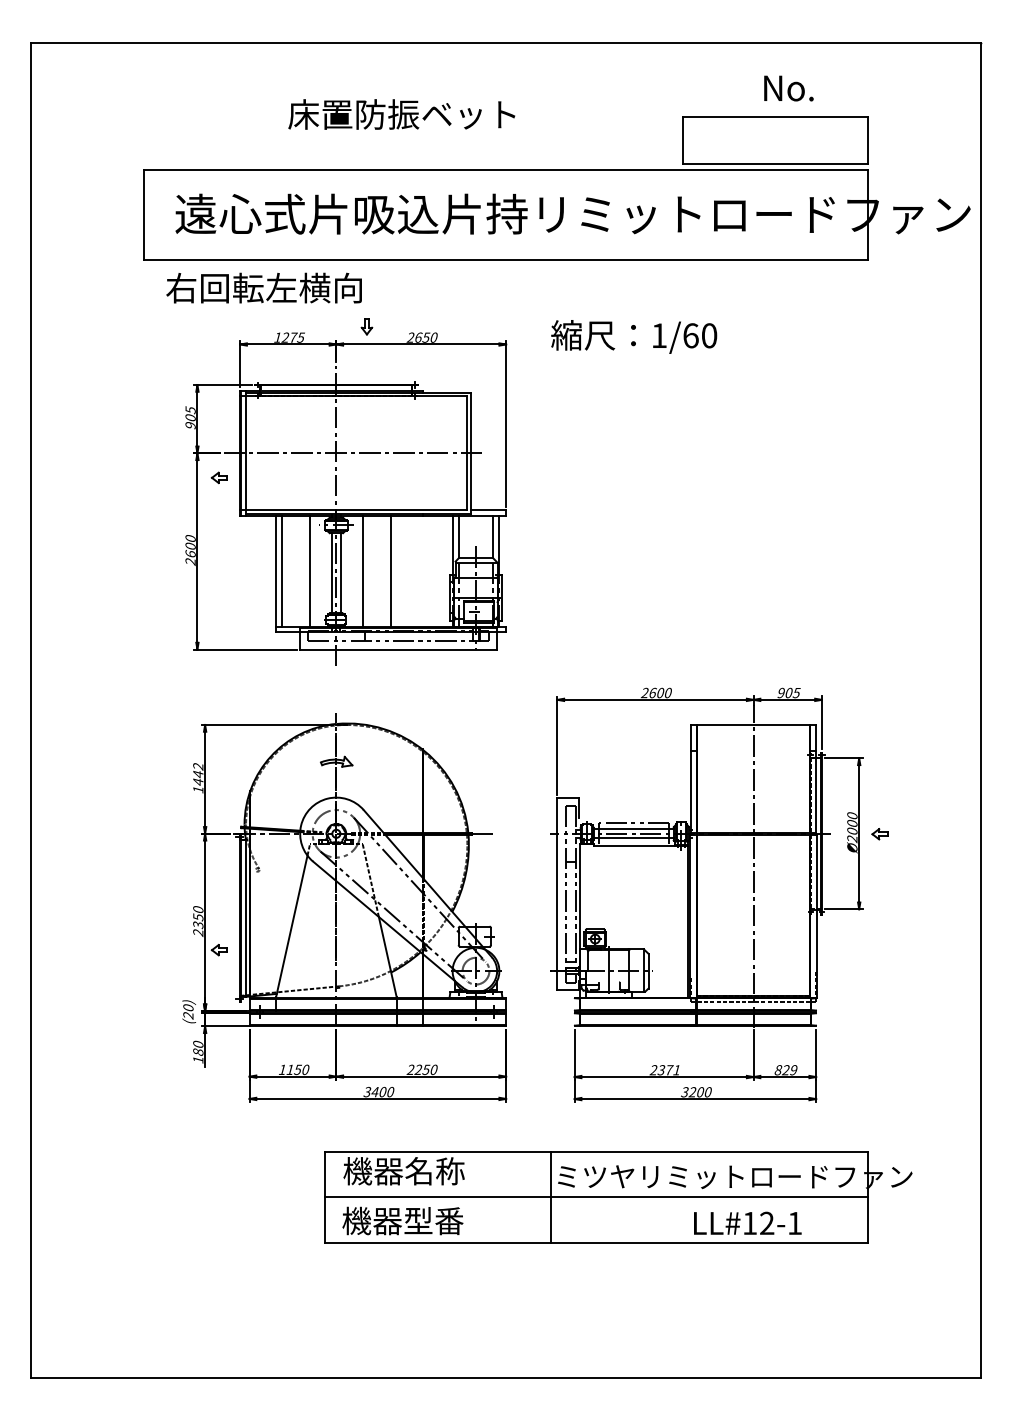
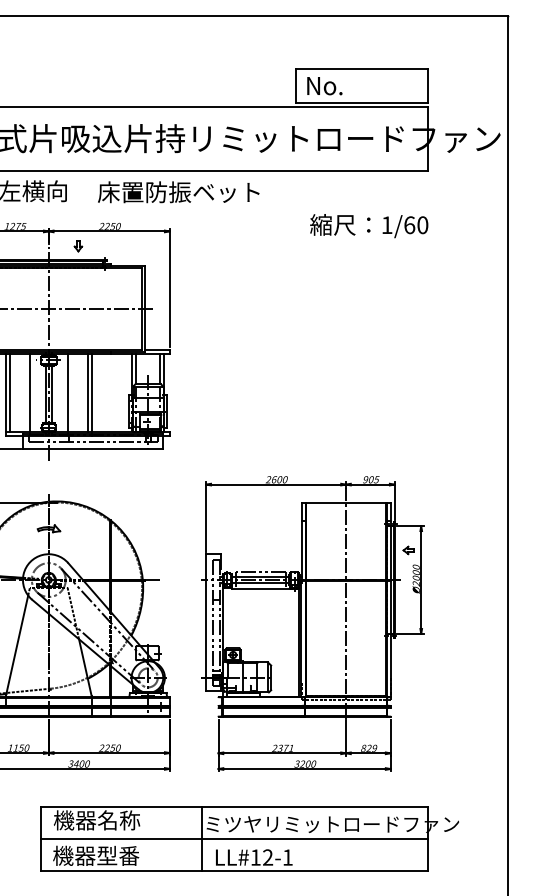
text: (788, 88) -> (324, 86), moved
text: (401, 114) -> (178, 192), moved
part: (366, 326) -> (78, 245), moved
text: (634, 336) -> (369, 225), moved
text: (418, 337) -> (107, 226), 2650 -> 2250
line: (396, 573) -> (91, 394), added
part: (879, 834) -> (408, 550), moved
text: (747, 1222) -> (254, 856), moved

